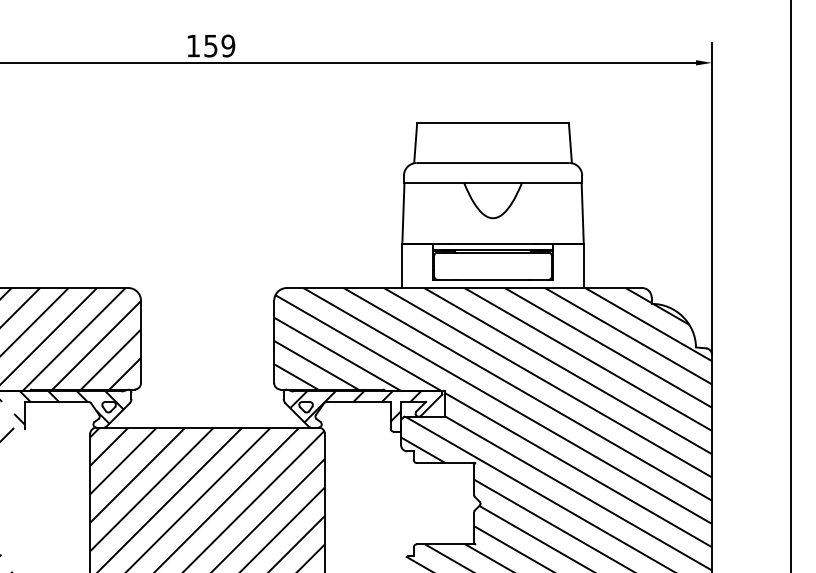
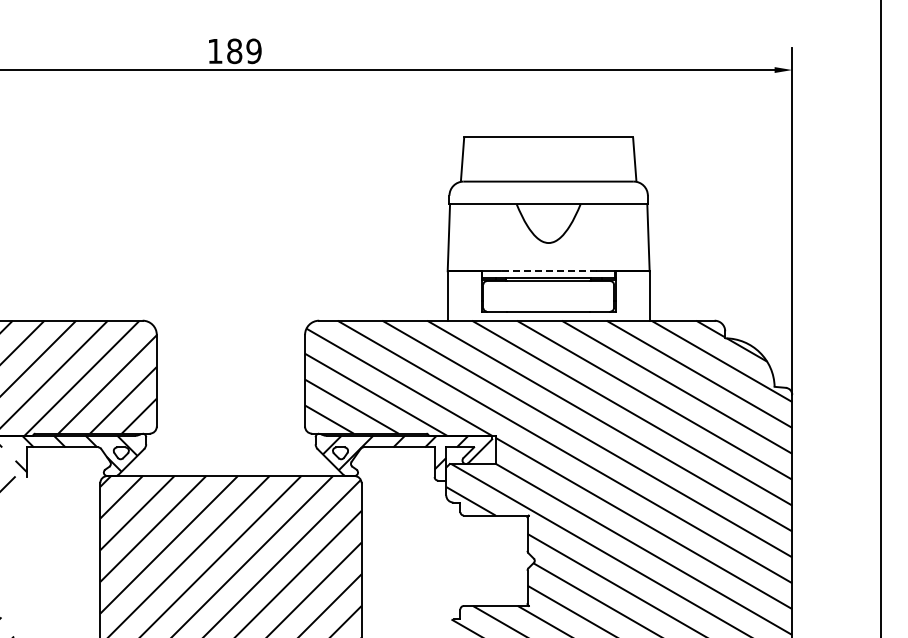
text: (210, 46) -> (234, 51), 159 -> 189
line: (492, 243) -> (548, 271), solid -> dashed

